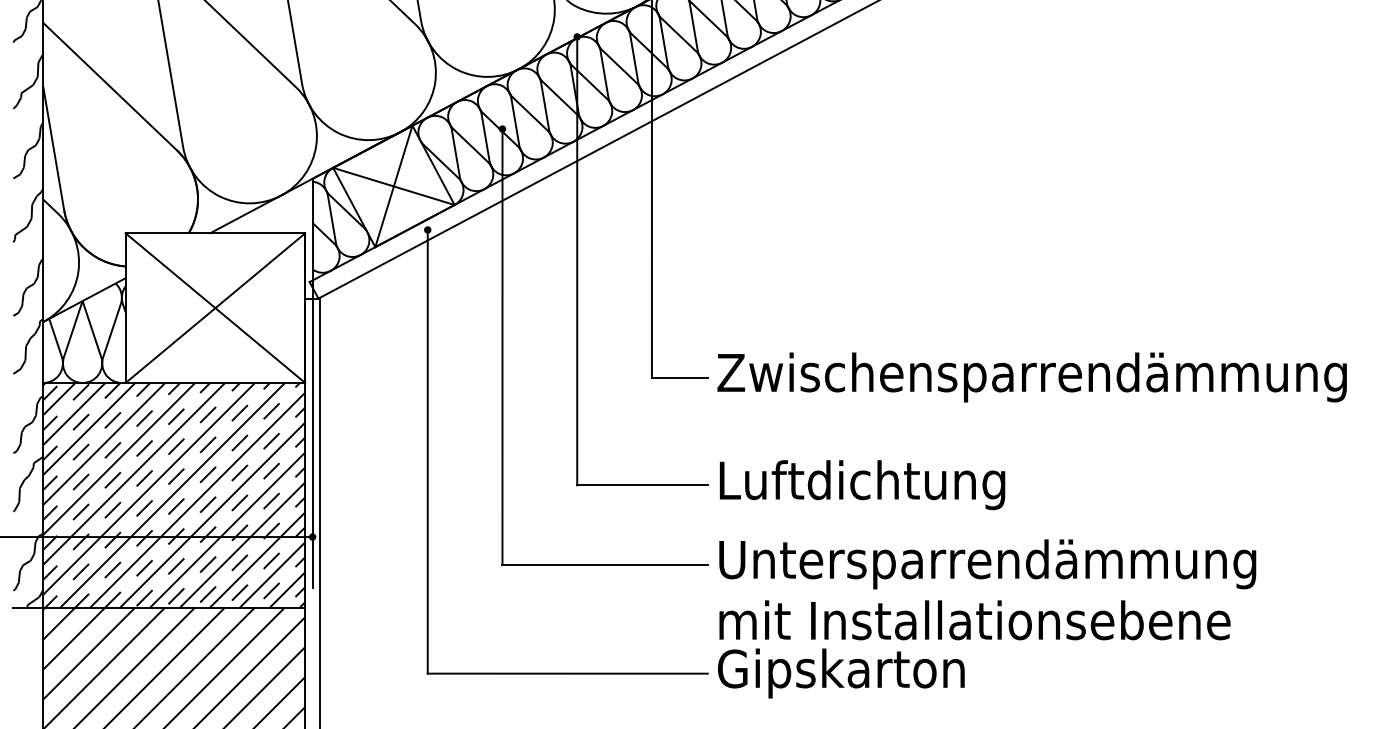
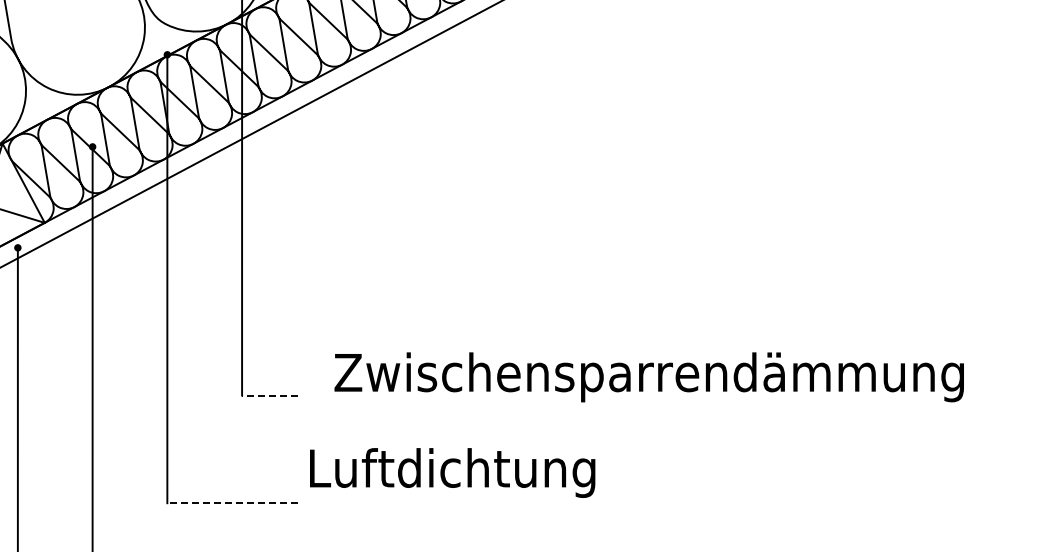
line: (679, 377) -> (269, 395), solid -> dashed
text: (1031, 377) -> (648, 377), moved
line: (642, 485) -> (232, 503), solid -> dashed
text: (862, 485) -> (452, 473), moved

